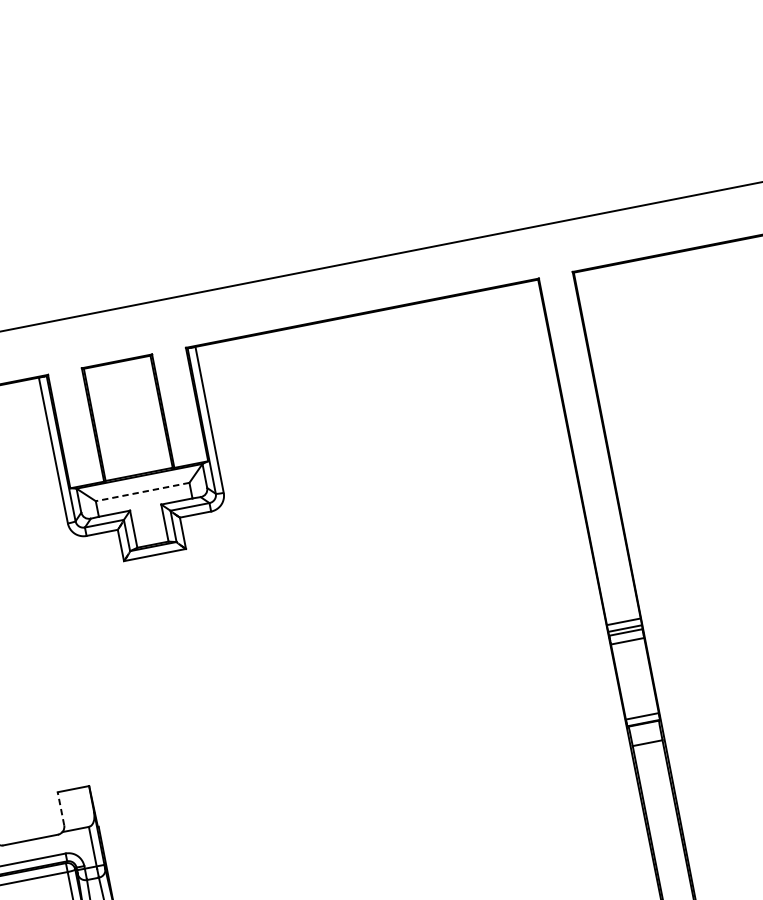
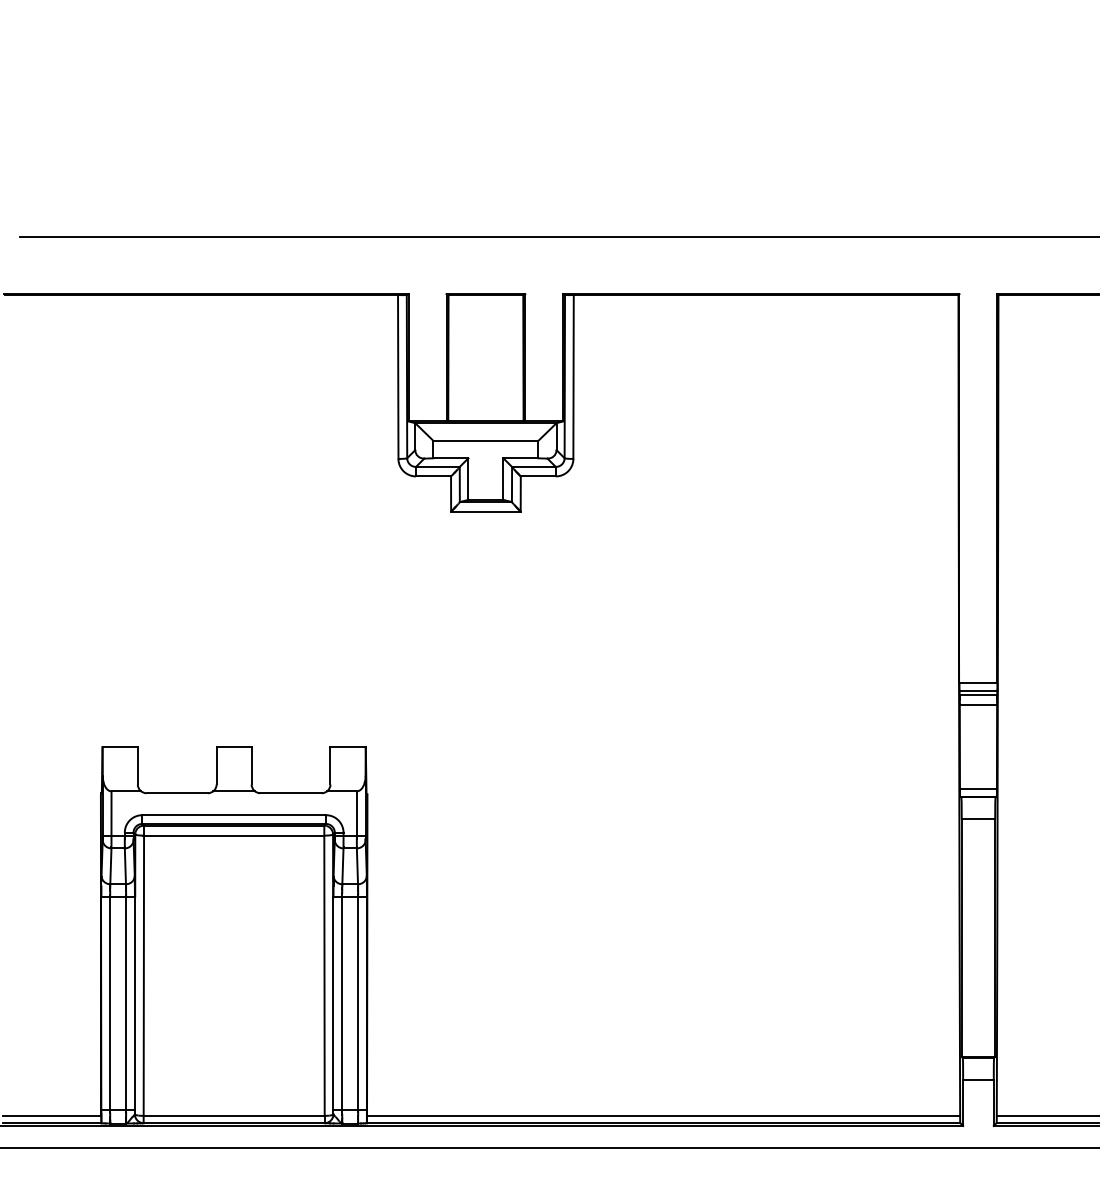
line: (142, 491) -> (485, 440), dashed -> solid
line: (60, 808) -> (330, 765), dashed -> solid

